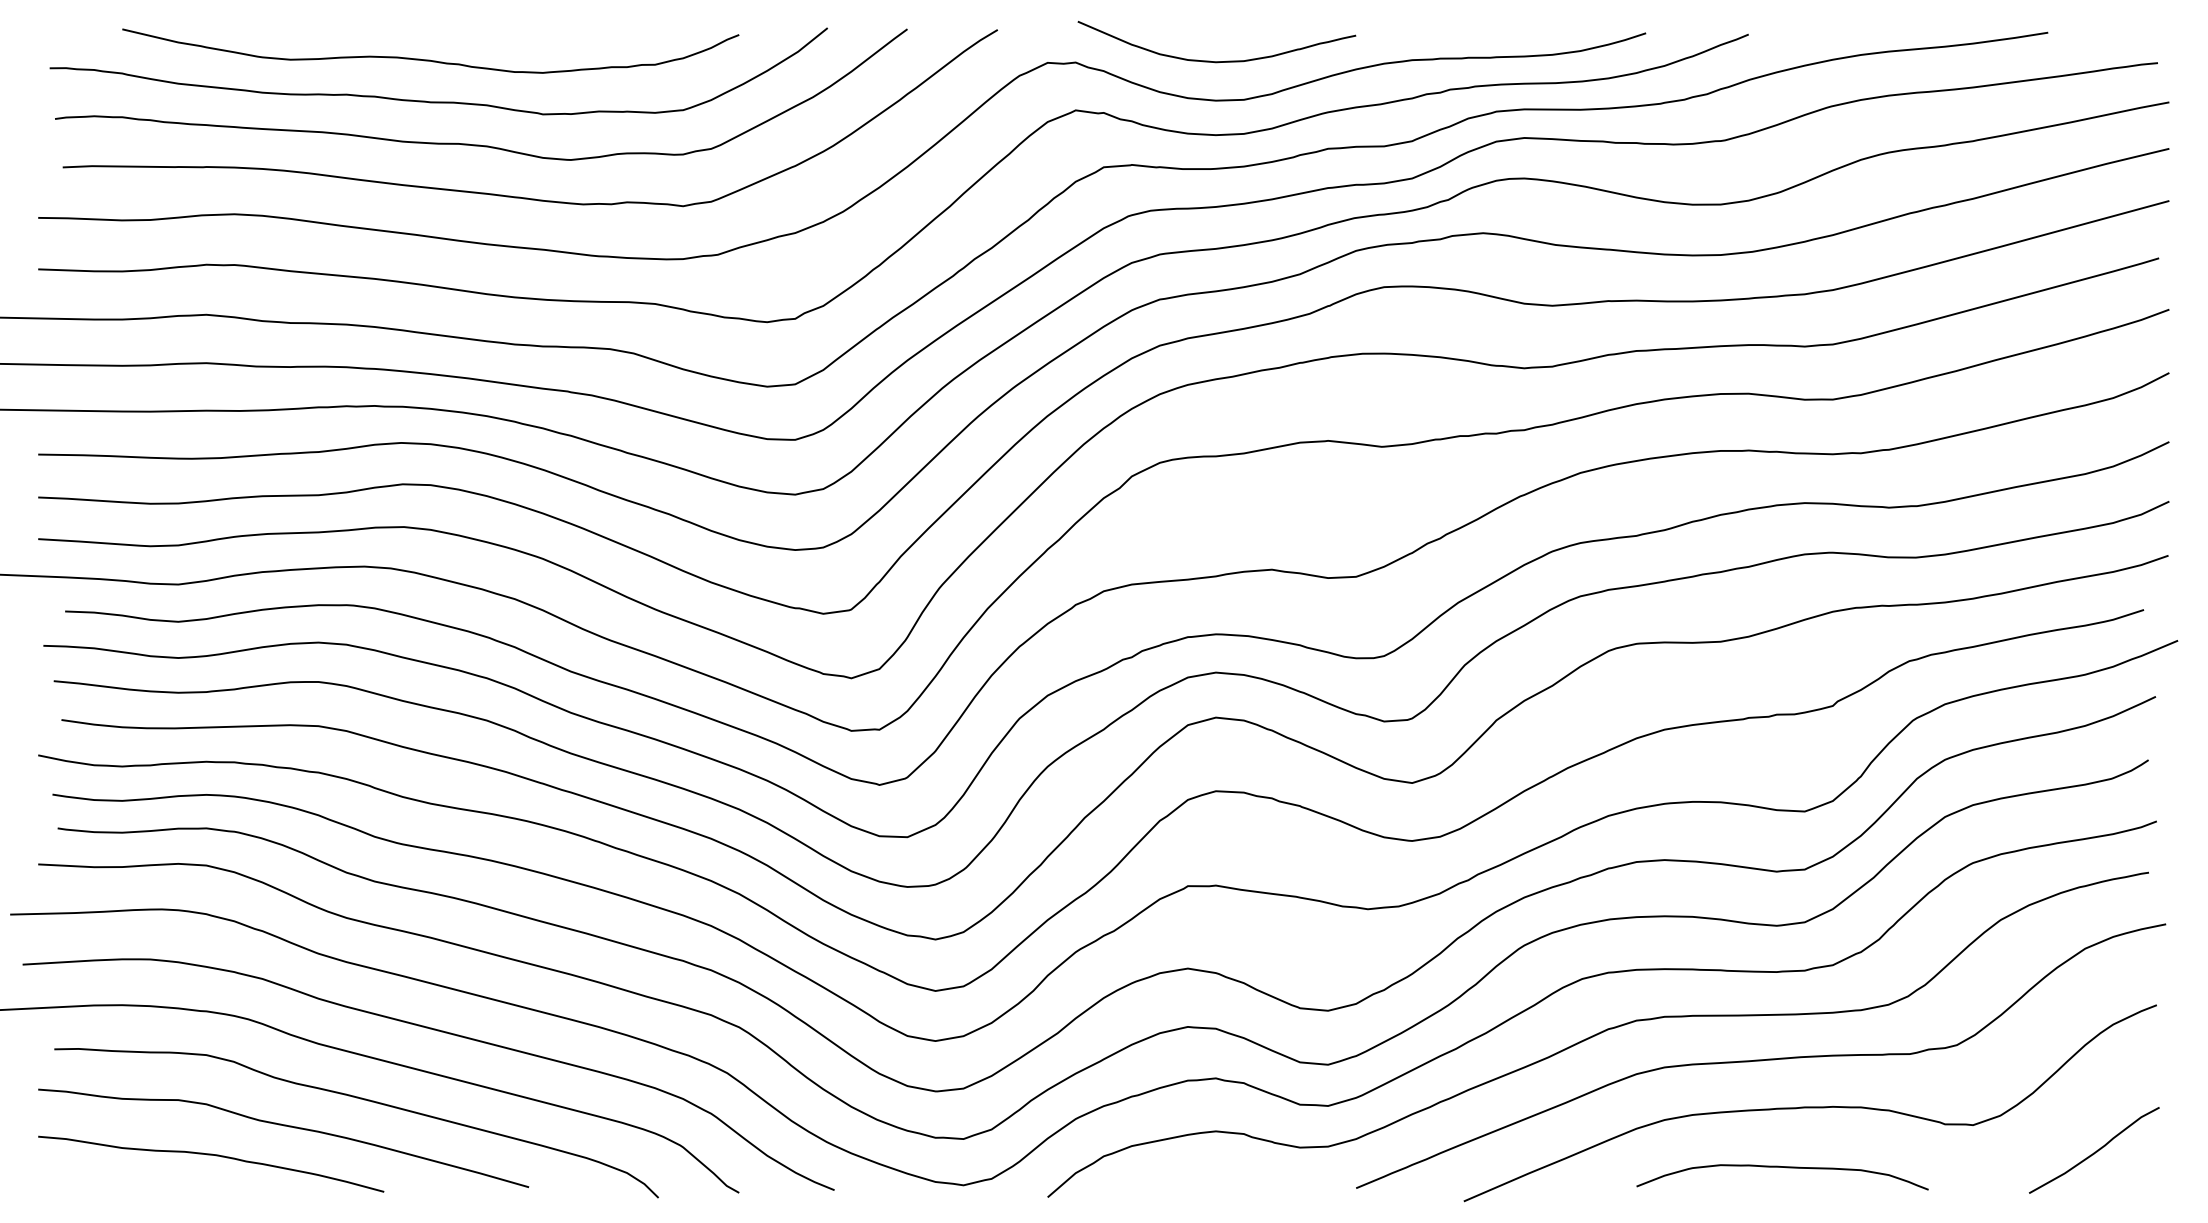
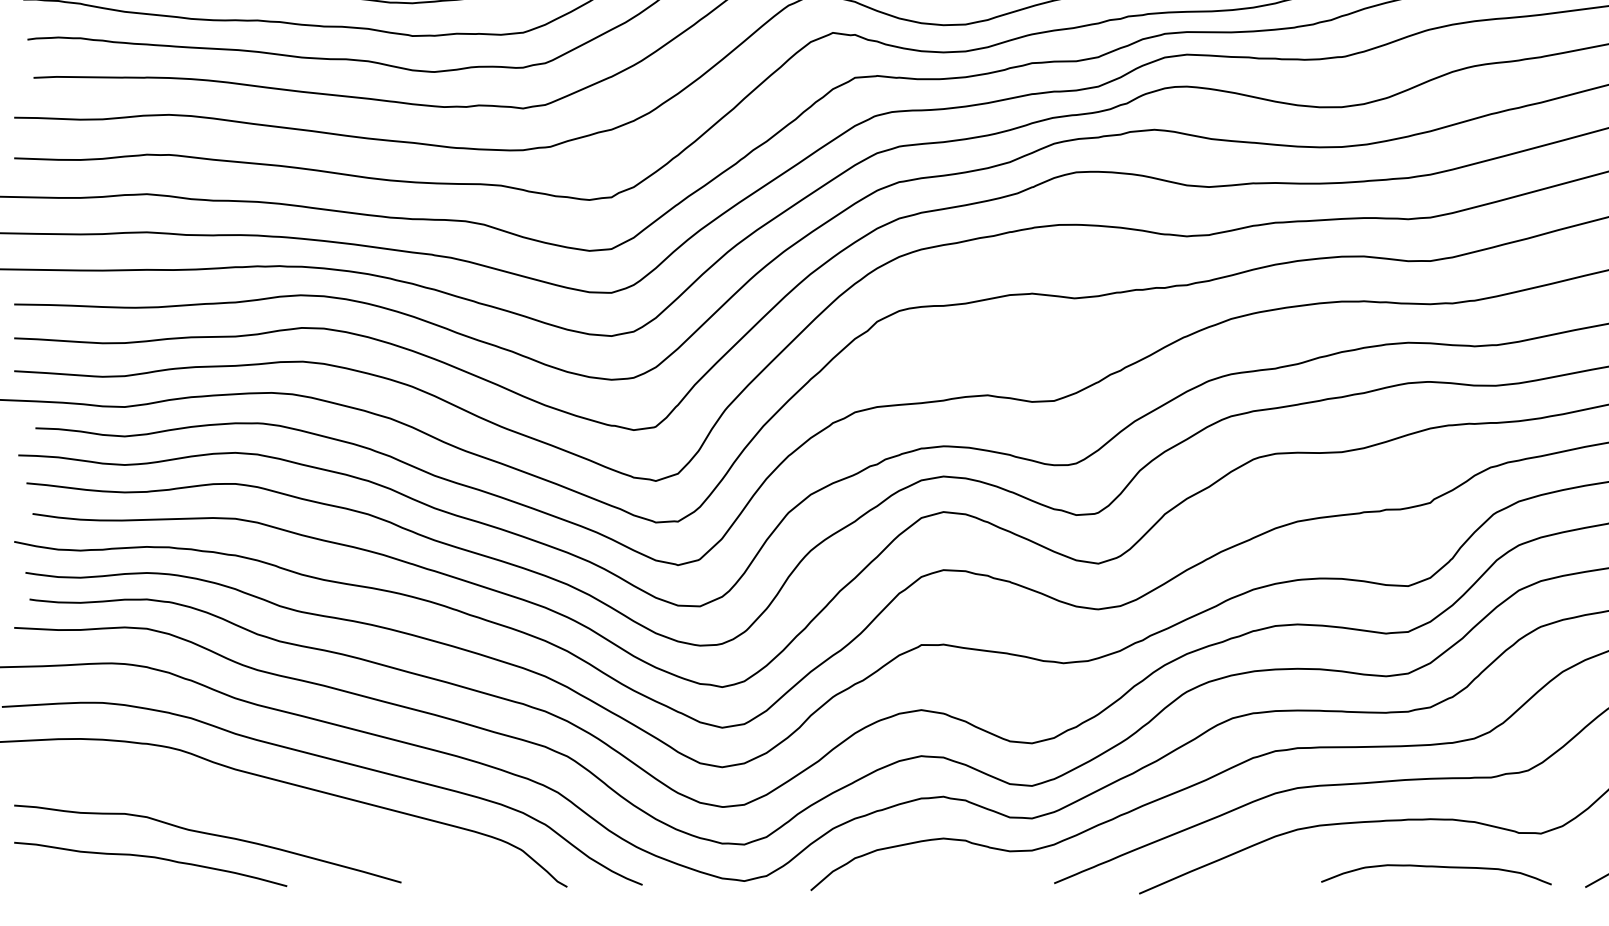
curve: (360, 1099) -> (268, 813), removed
curve: (1786, 1168) -> (1439, 867), moved

